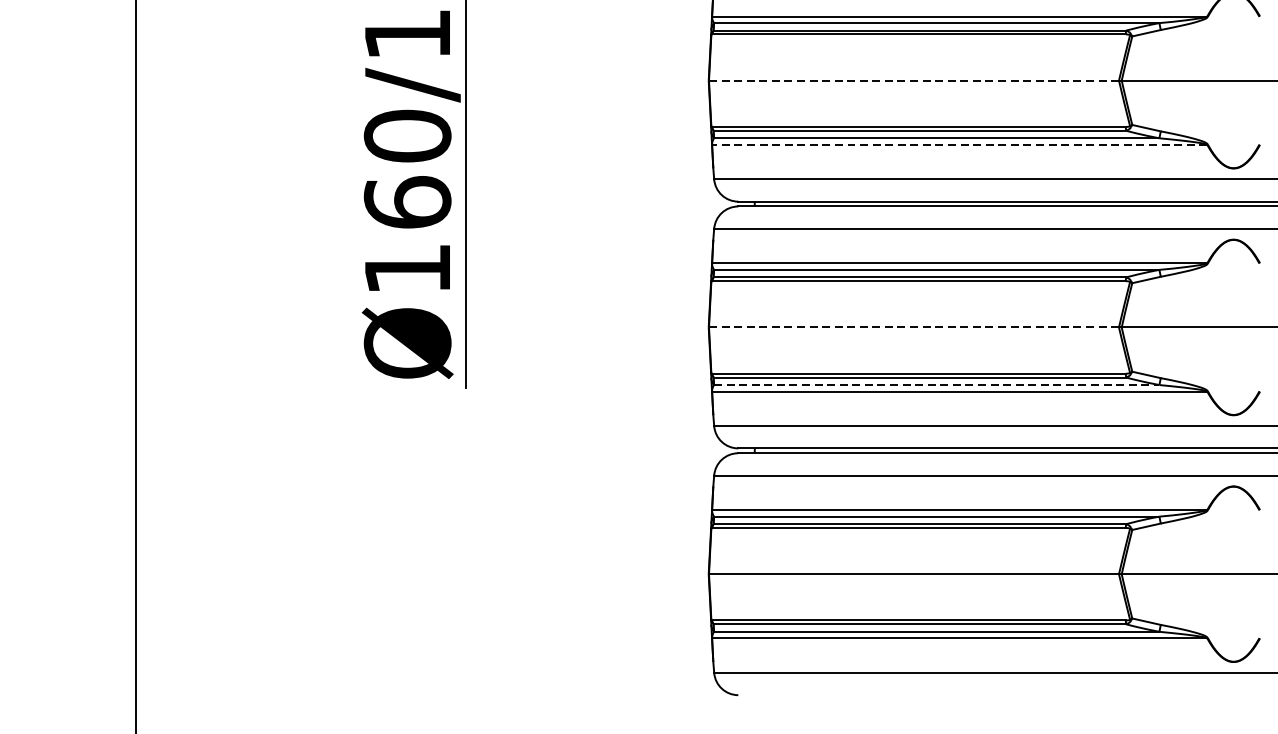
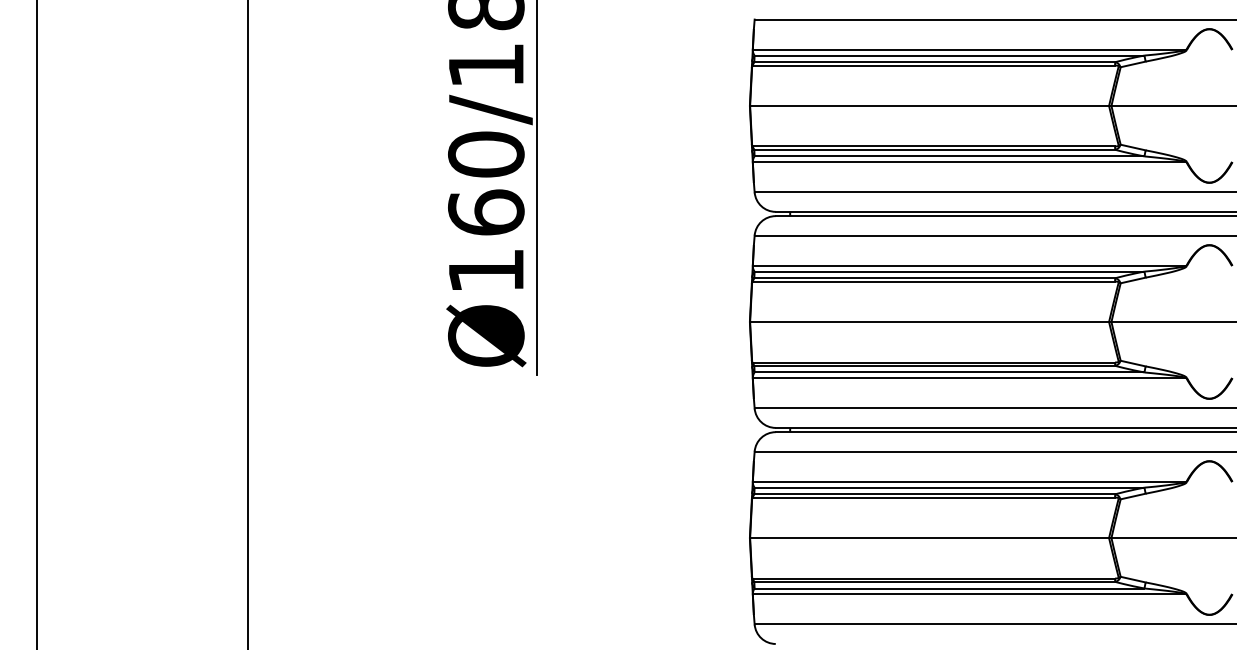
line: (915, 80) -> (930, 105), dashed -> solid
line: (959, 145) -> (969, 162), dashed -> solid
line: (915, 327) -> (930, 322), dashed -> solid
line: (936, 385) -> (949, 372), dashed -> solid

